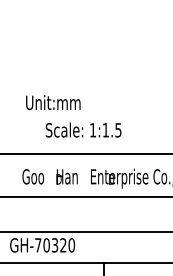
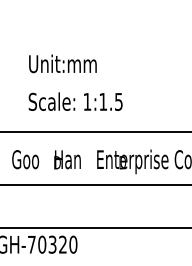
text: (53, 102) -> (63, 63), moved
text: (83, 129) -> (75, 100), moved

